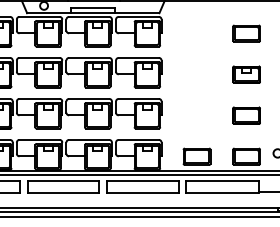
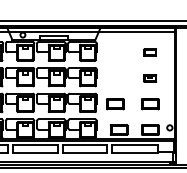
part: (246, 33) -> (150, 52), size x0.7
part: (246, 74) -> (150, 78), size x0.7
part: (191, 116) -> (115, 104), added

